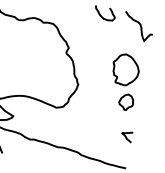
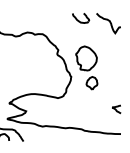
part: (123, 81) -> (86, 67), moved

